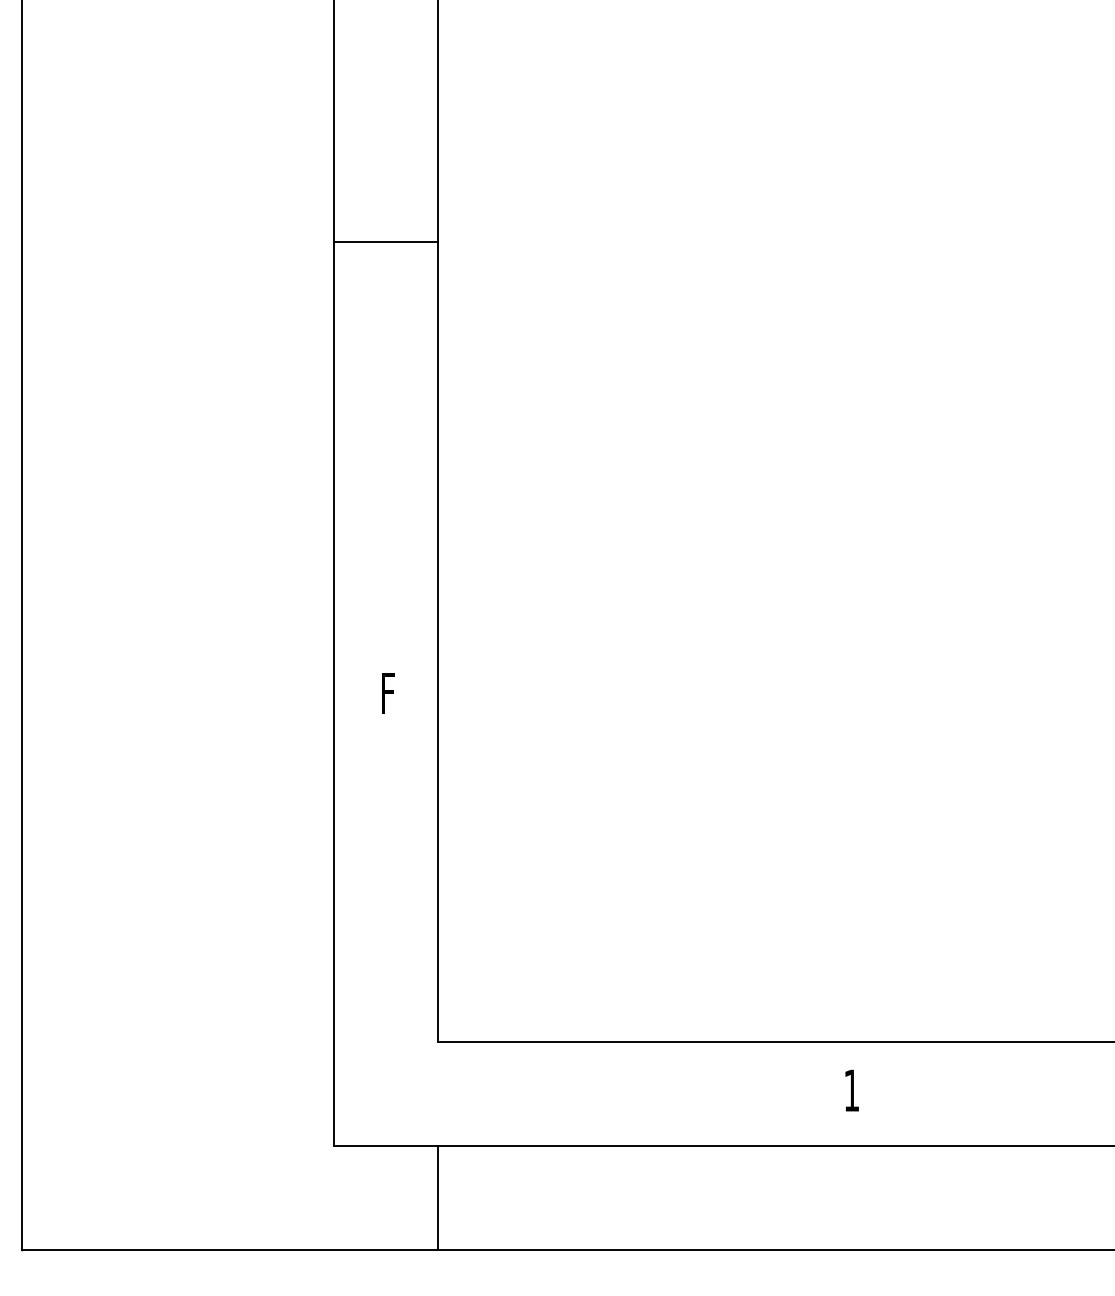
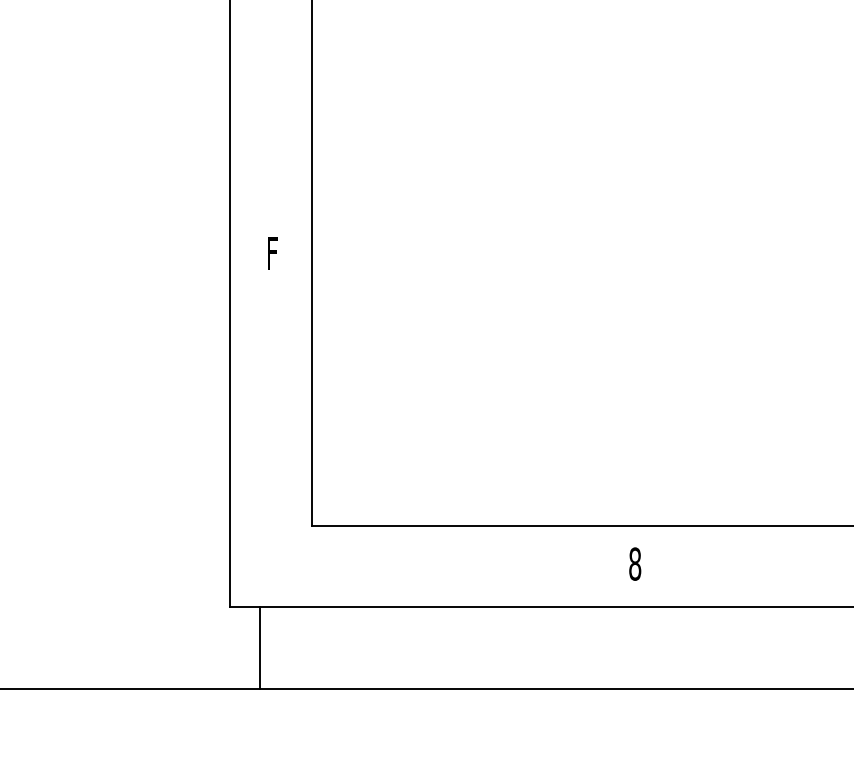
text: (851, 1090) -> (634, 564), 1 -> 8
line: (438, 1197) -> (260, 647), moved

